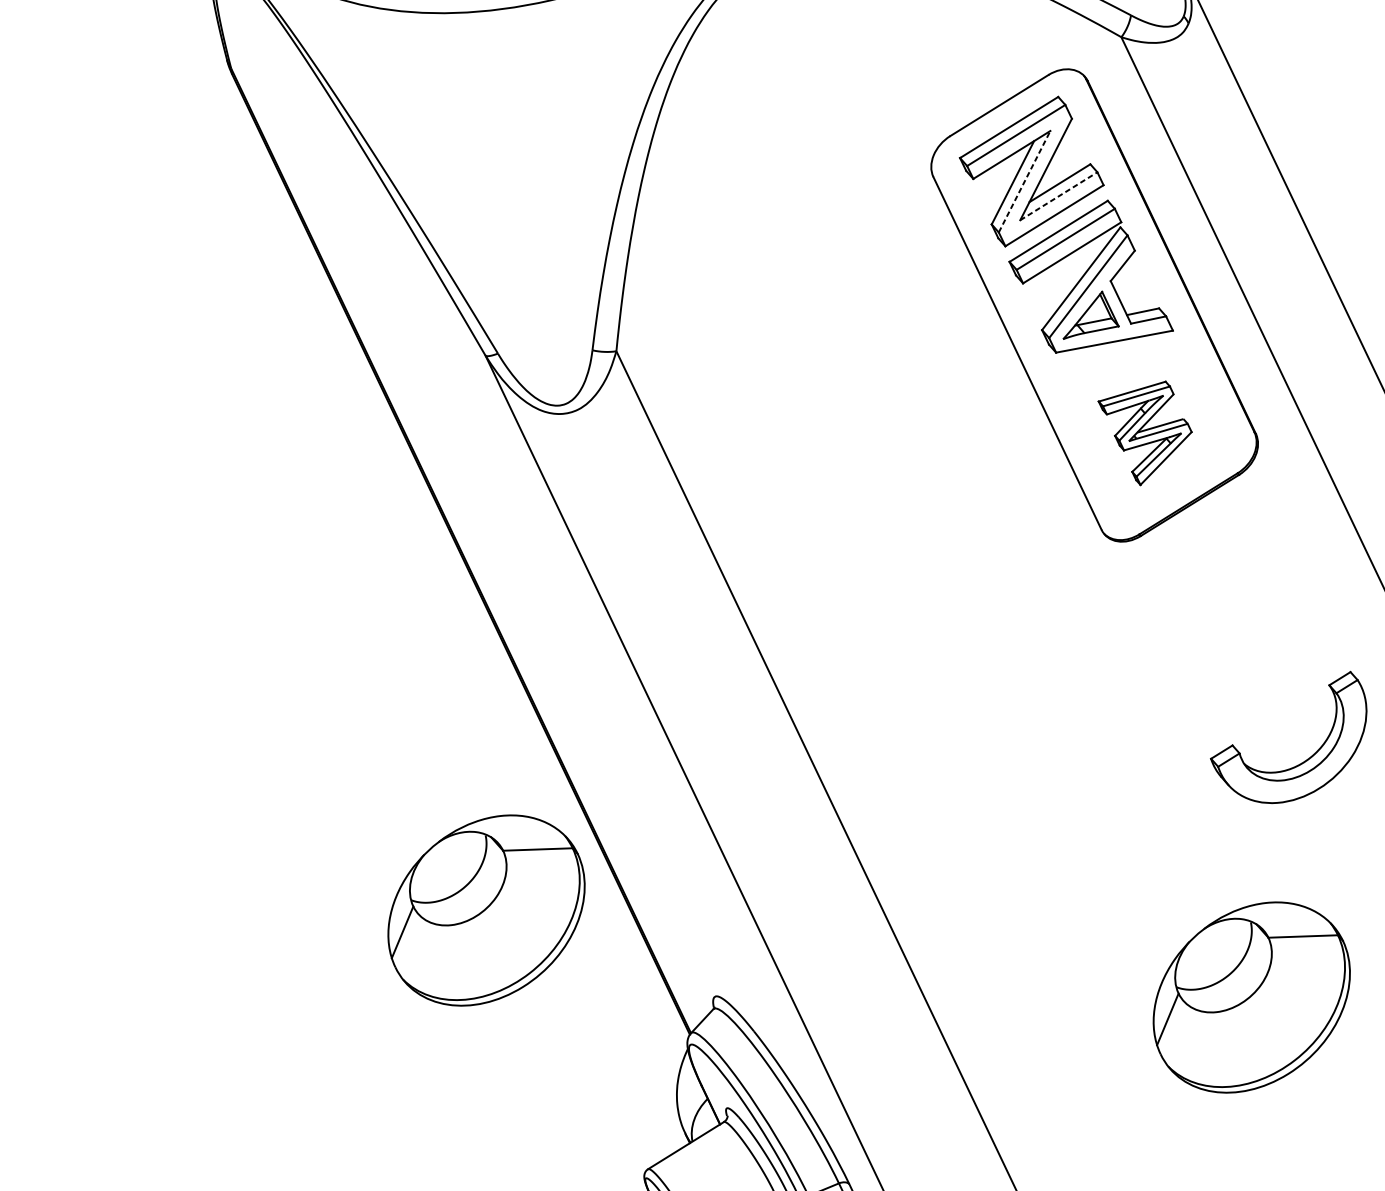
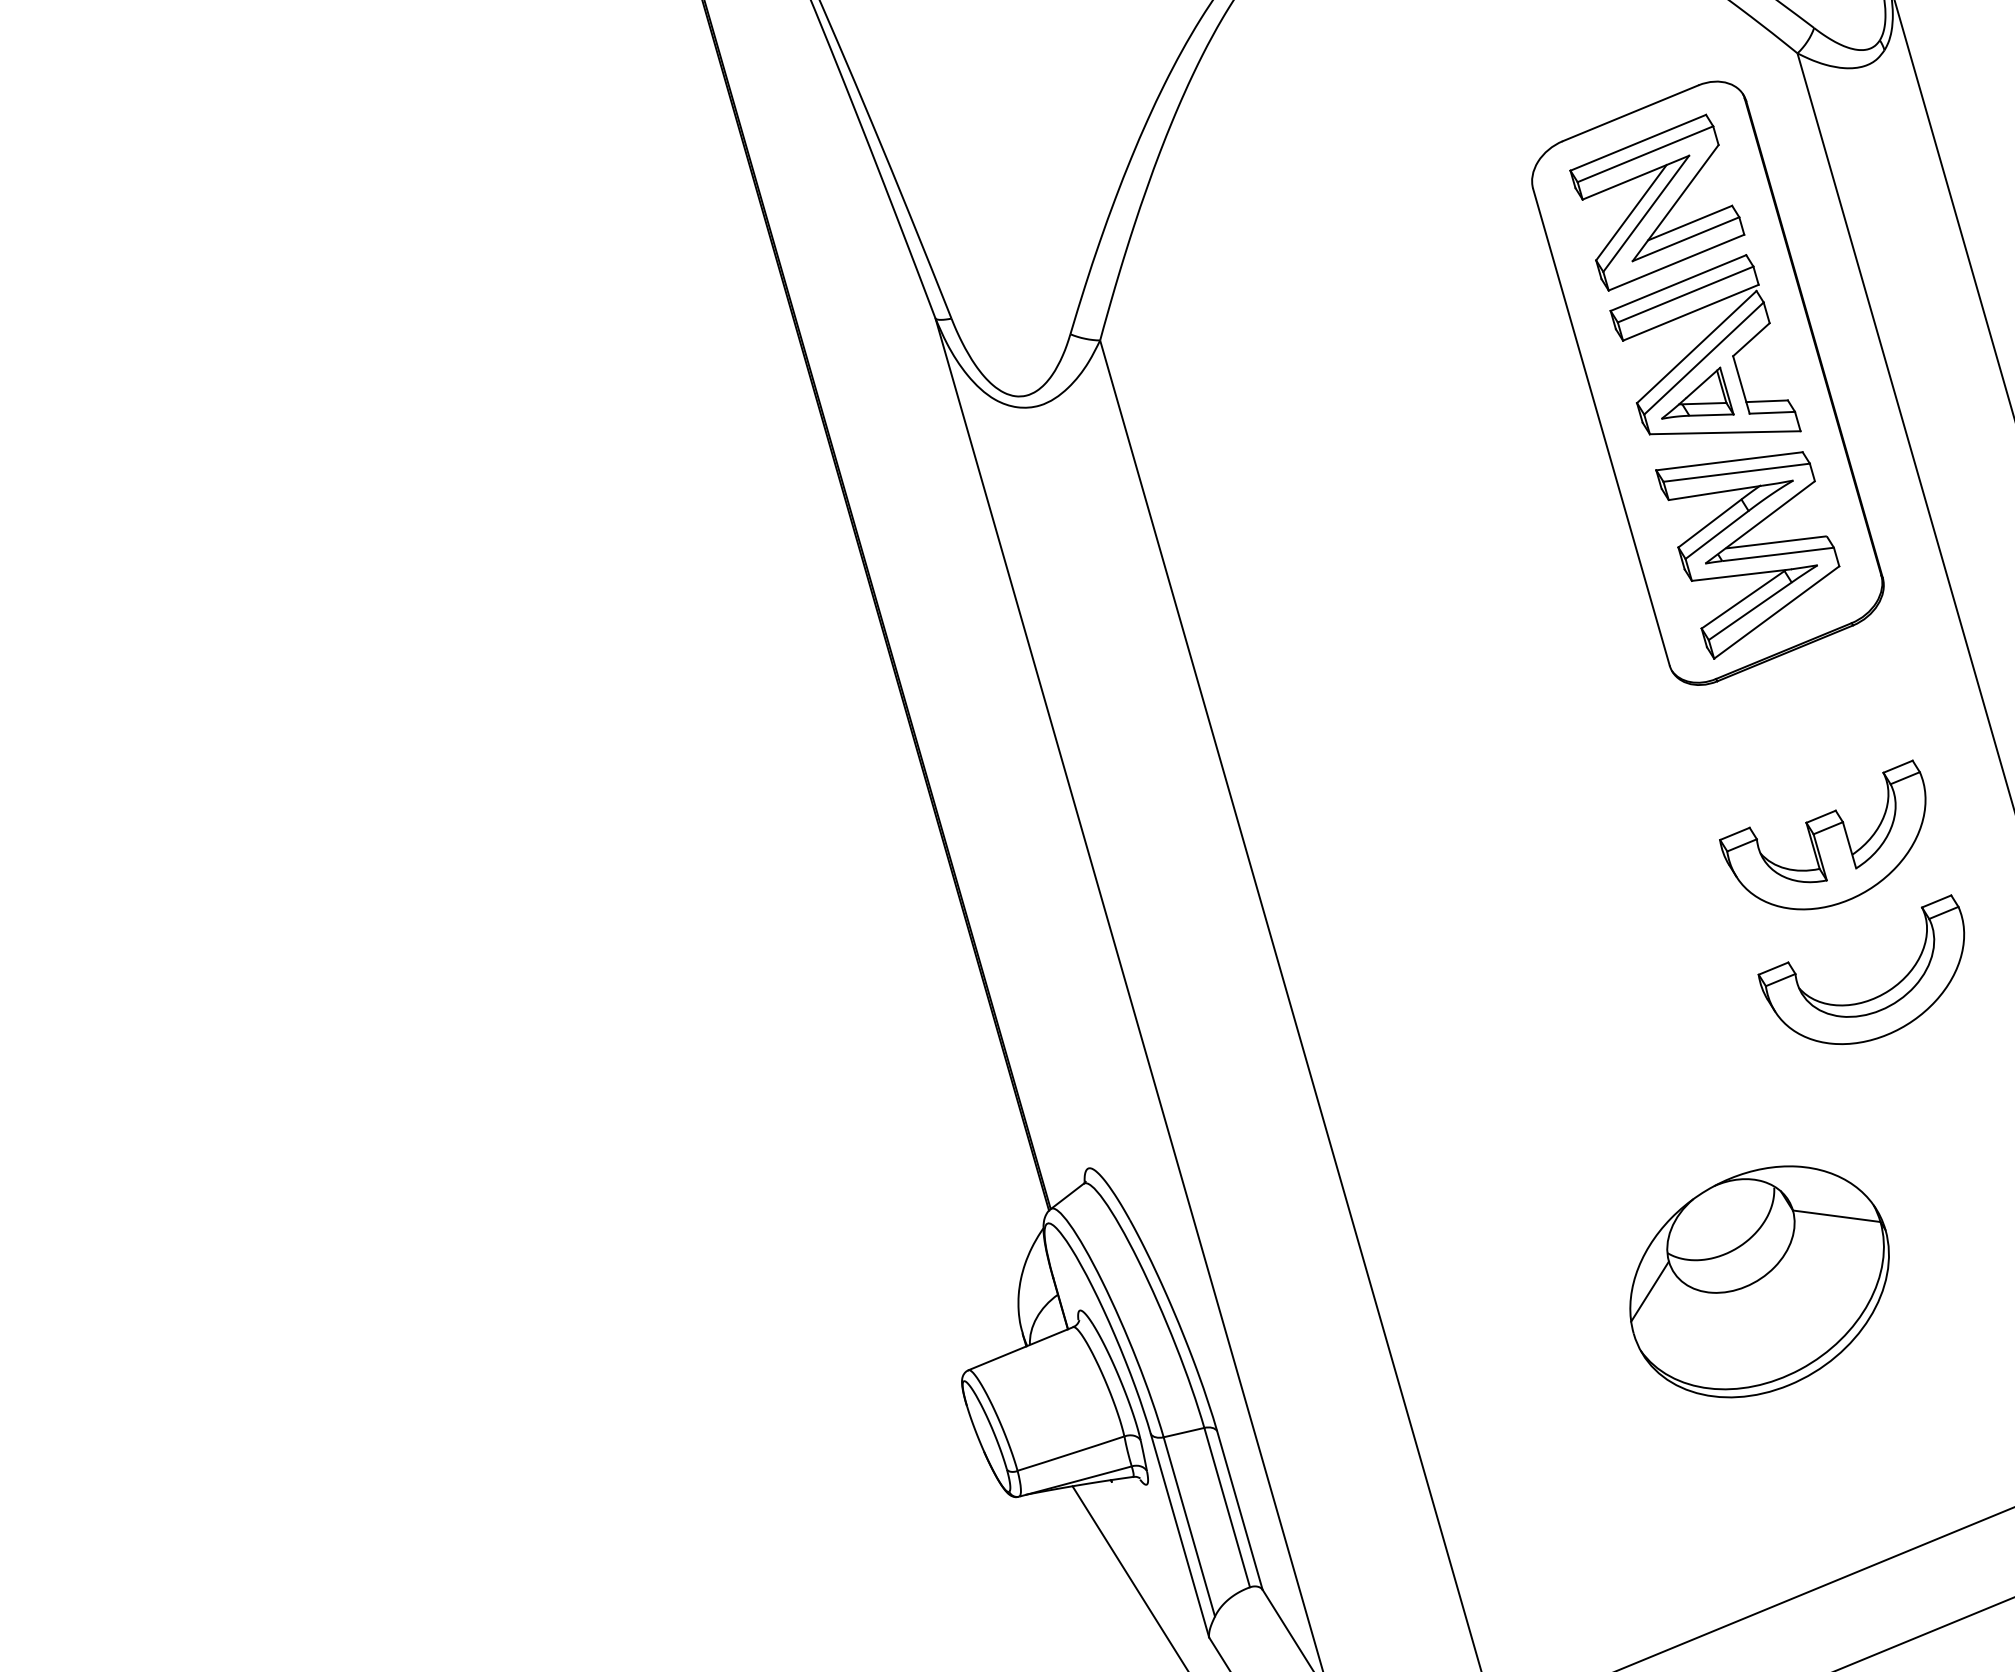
line: (1024, 181) -> (1646, 213), dashed -> solid
line: (1059, 196) -> (1686, 239), dashed -> solid
part: (1147, 434) -> (1747, 555), size x1.67
part: (1242, 641) -> (1822, 834), added
part: (486, 910) -> (820, 1012), removed

